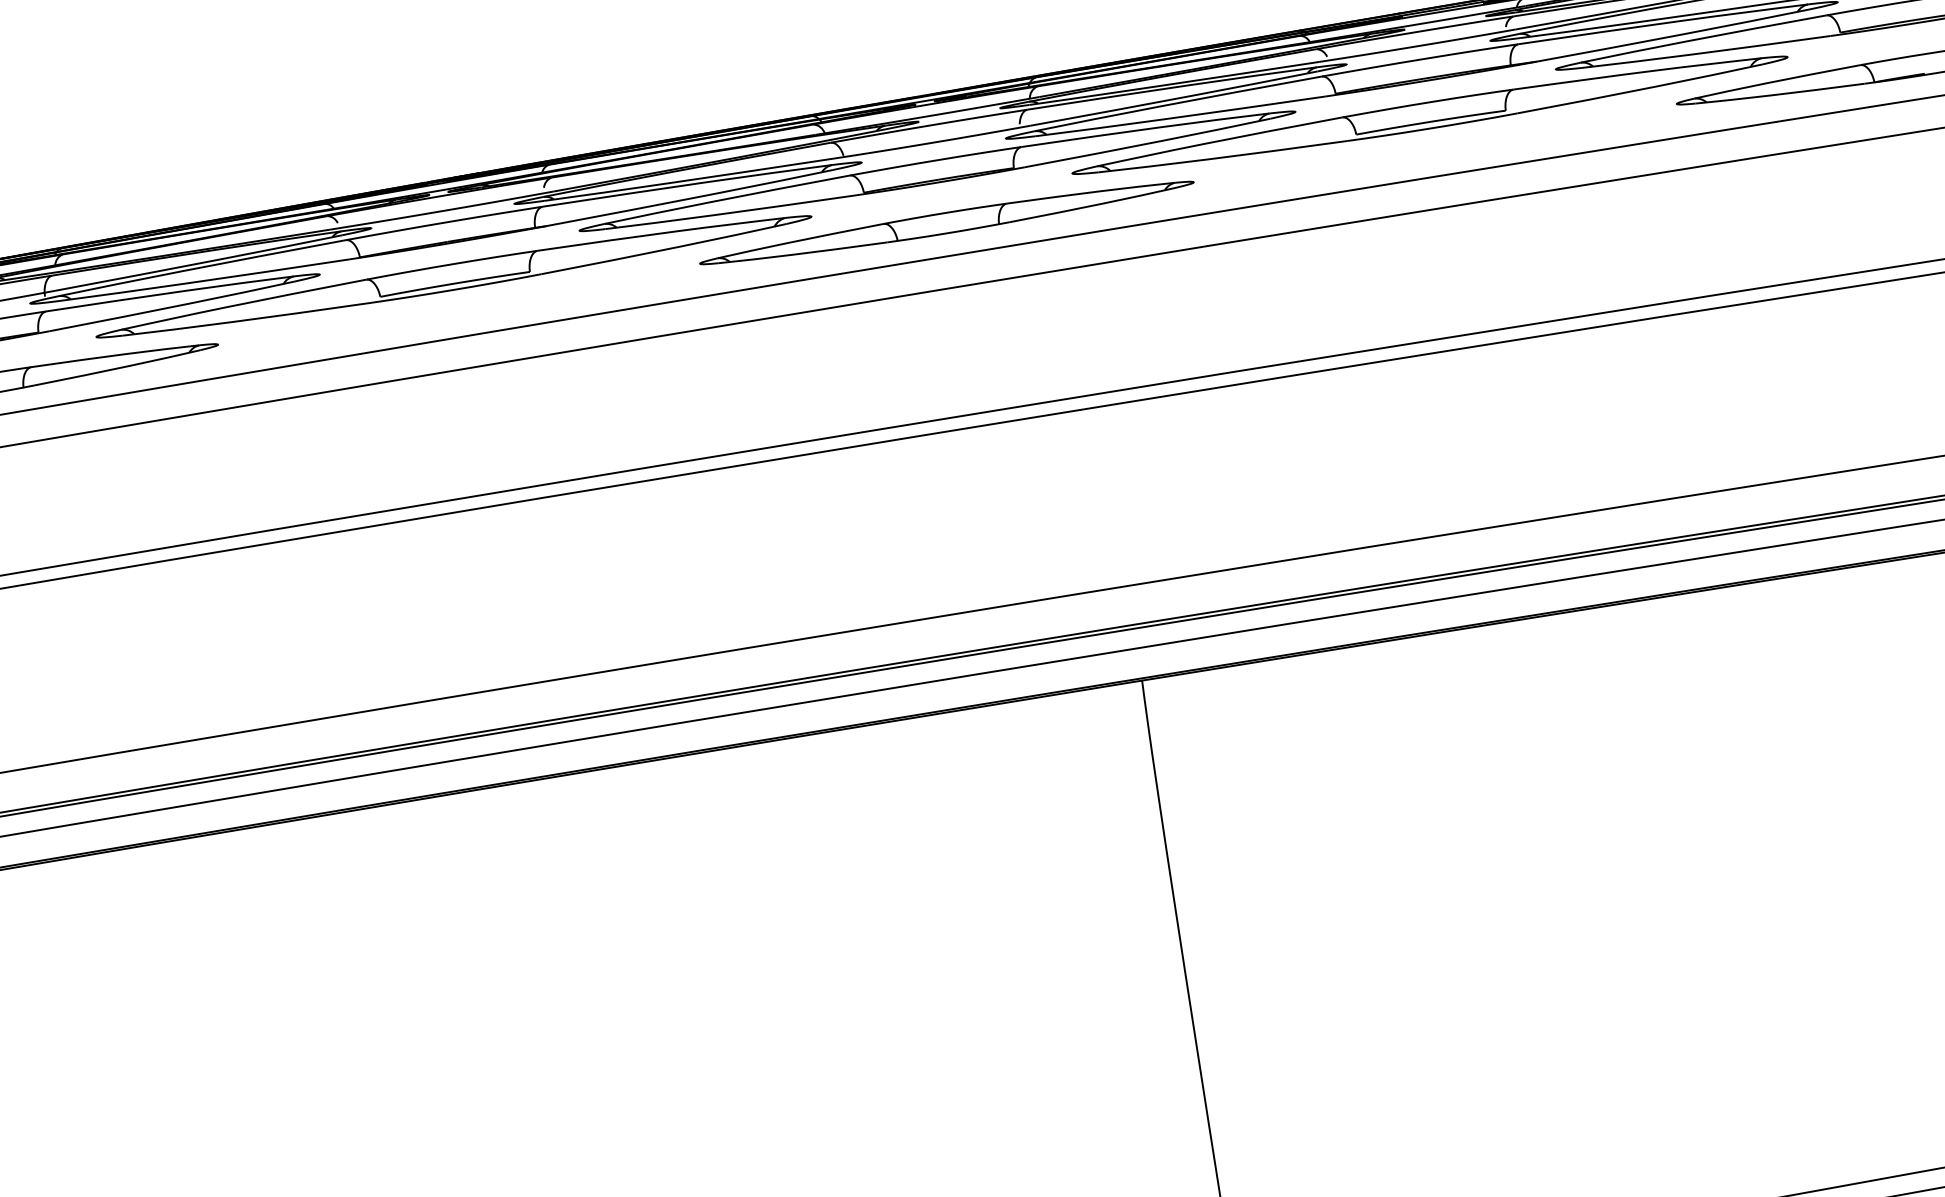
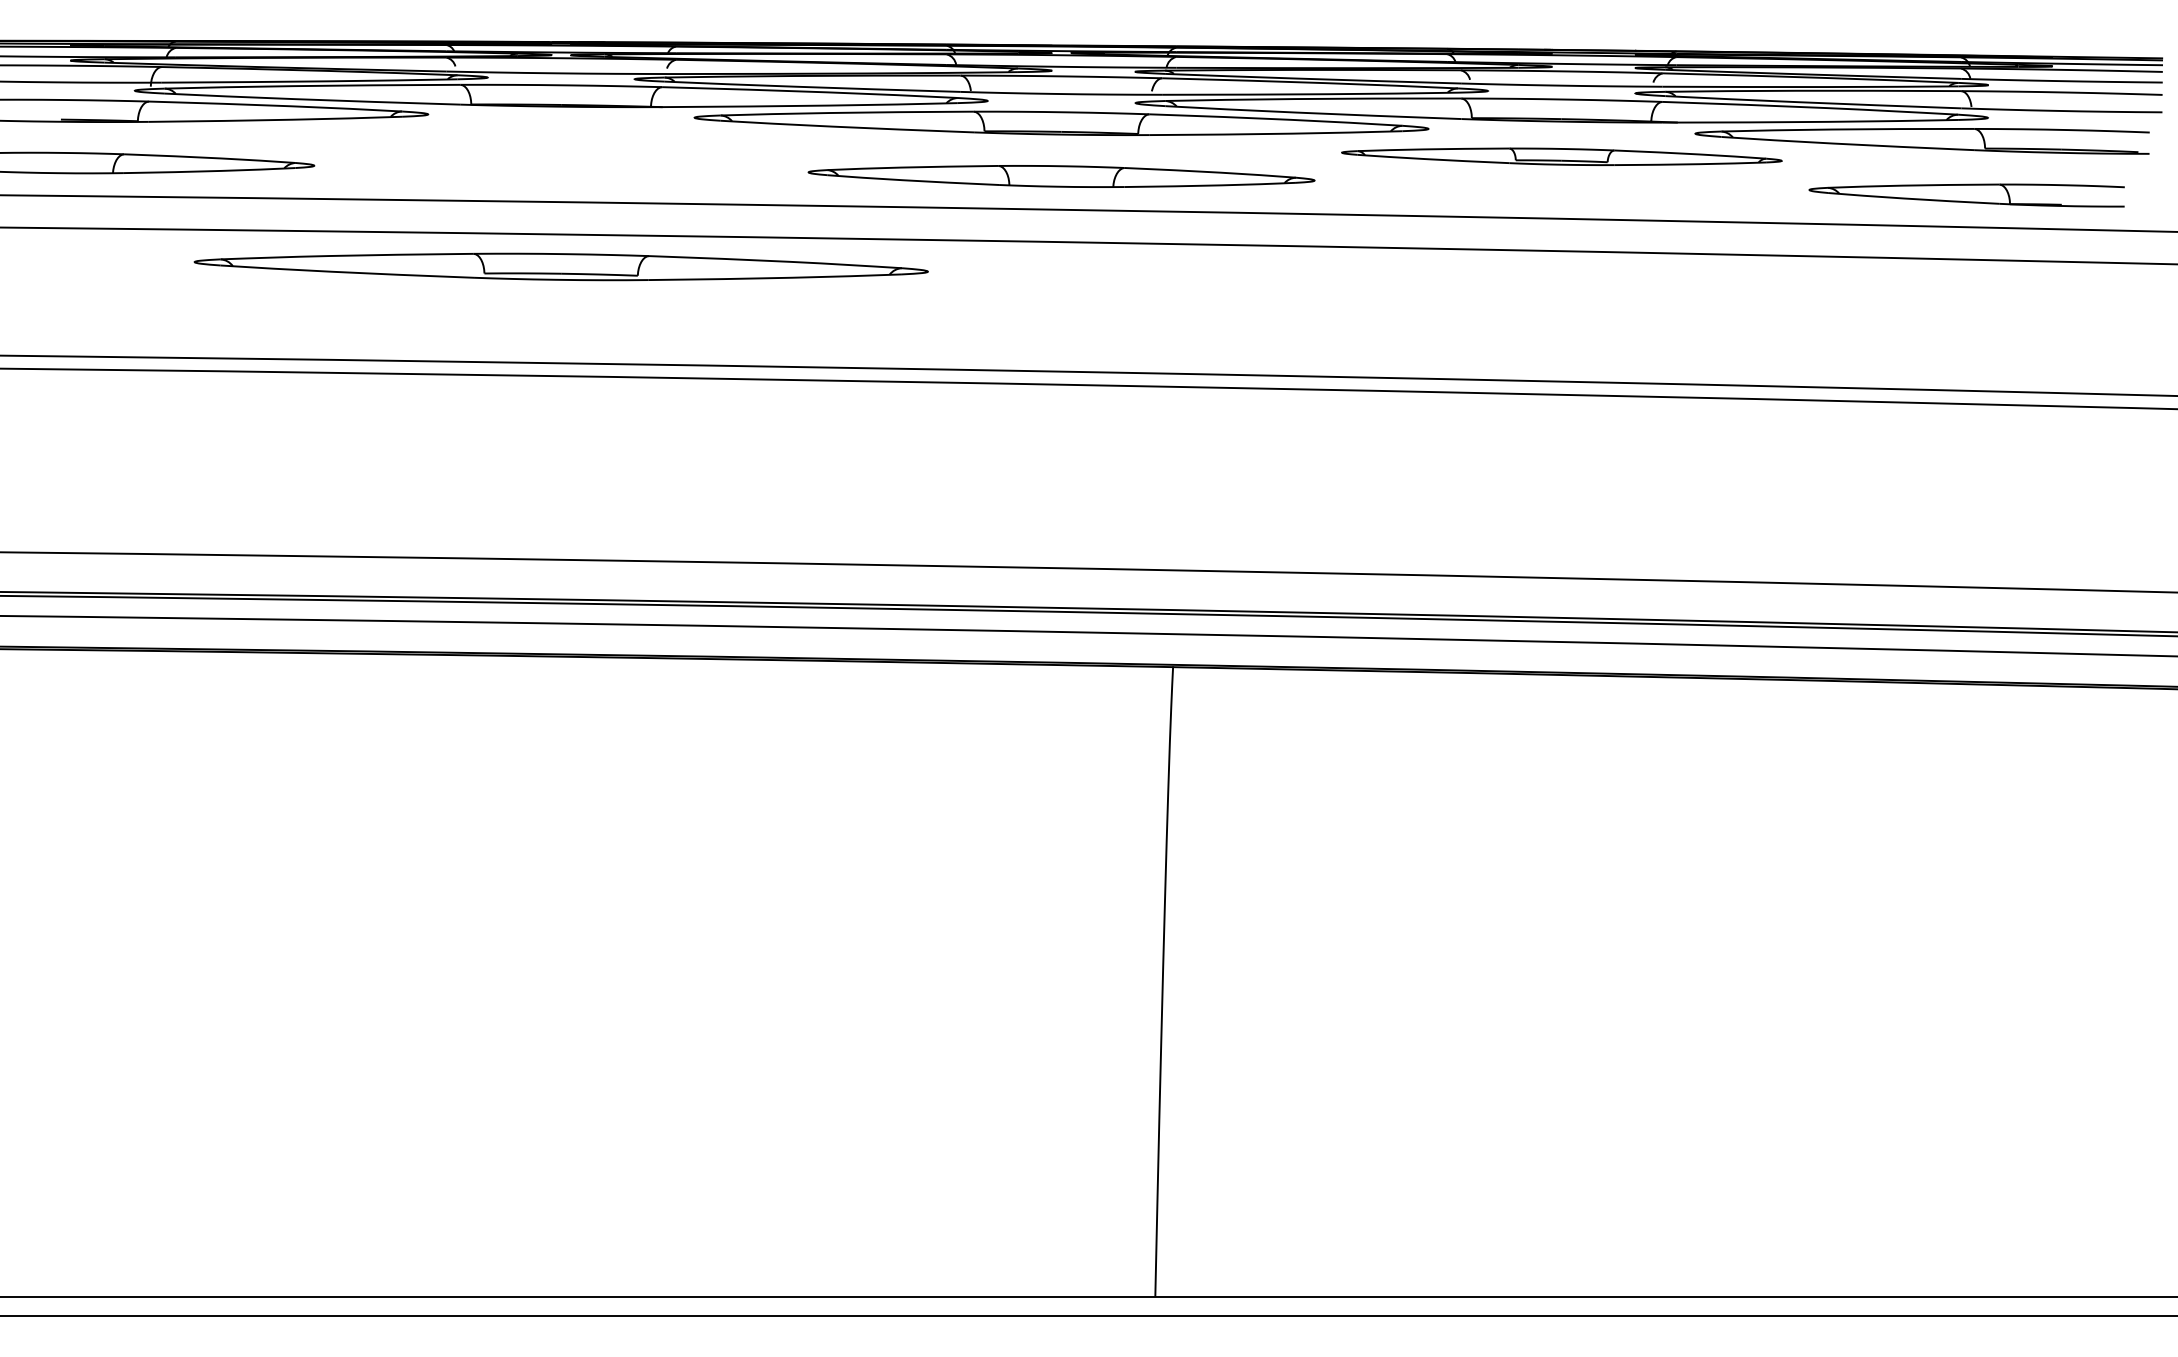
part: (1429, 115) -> (1561, 156), size x0.6
part: (453, 276) -> (560, 266), moved

